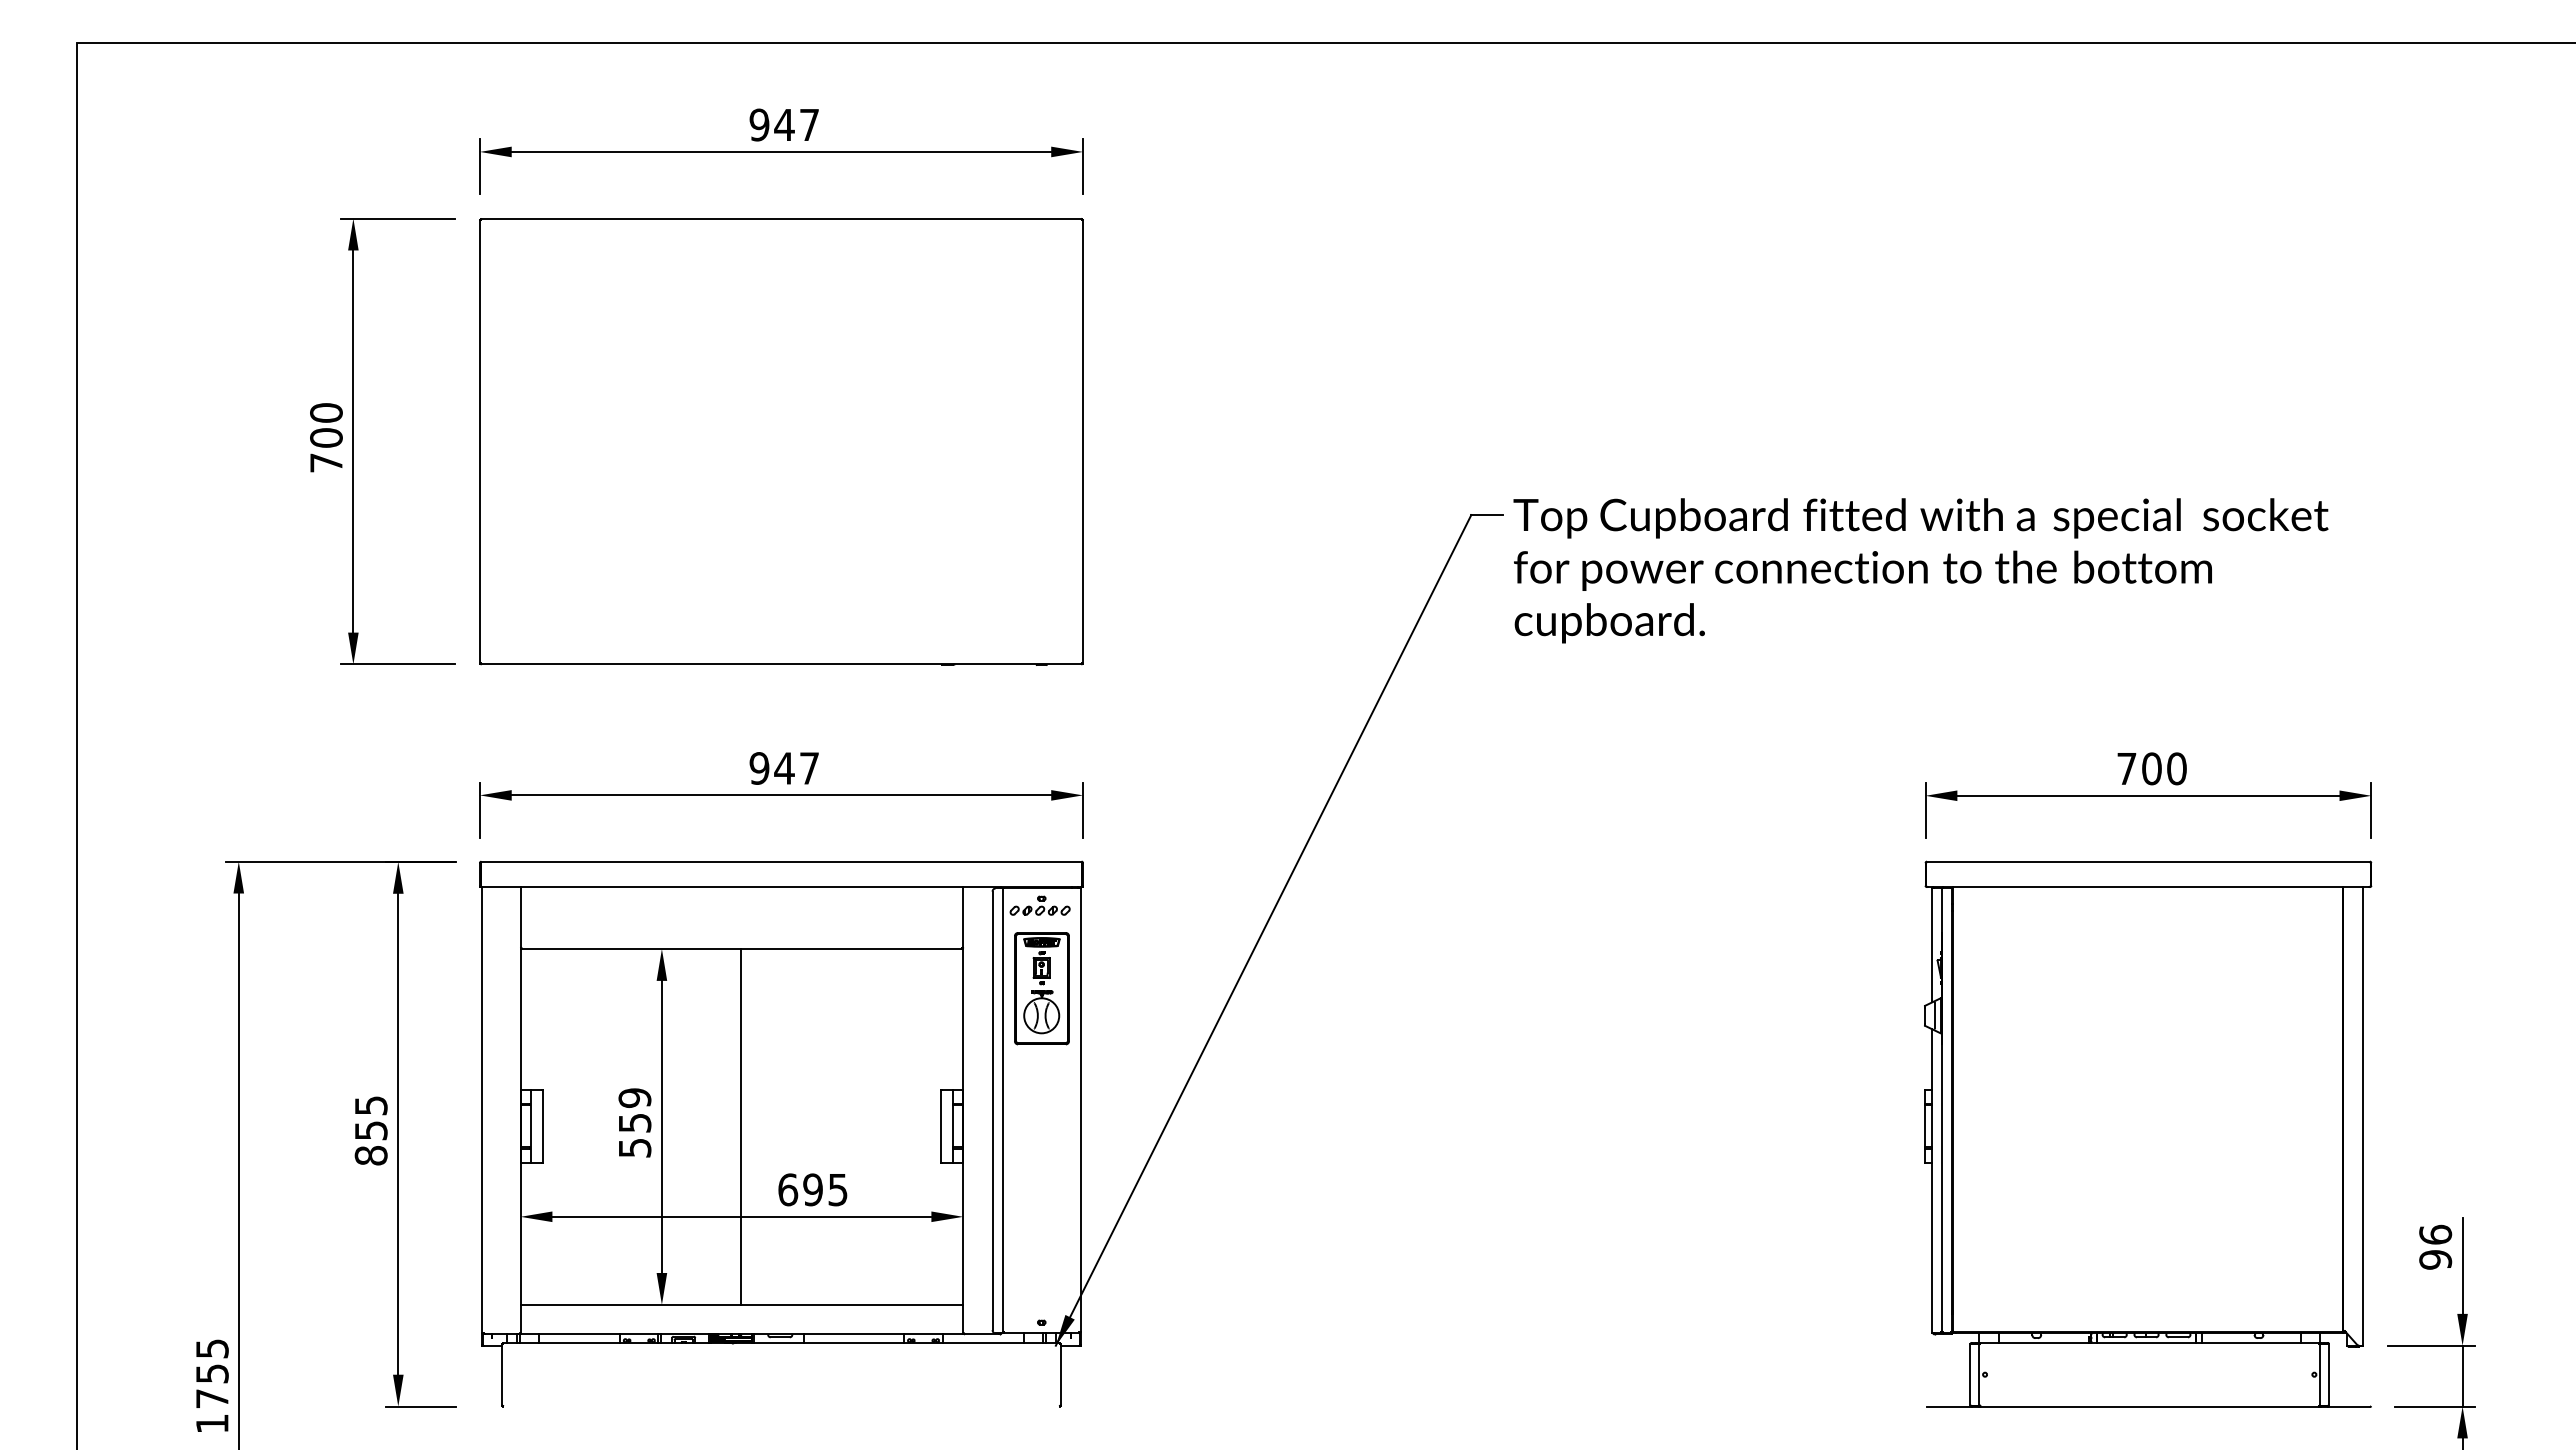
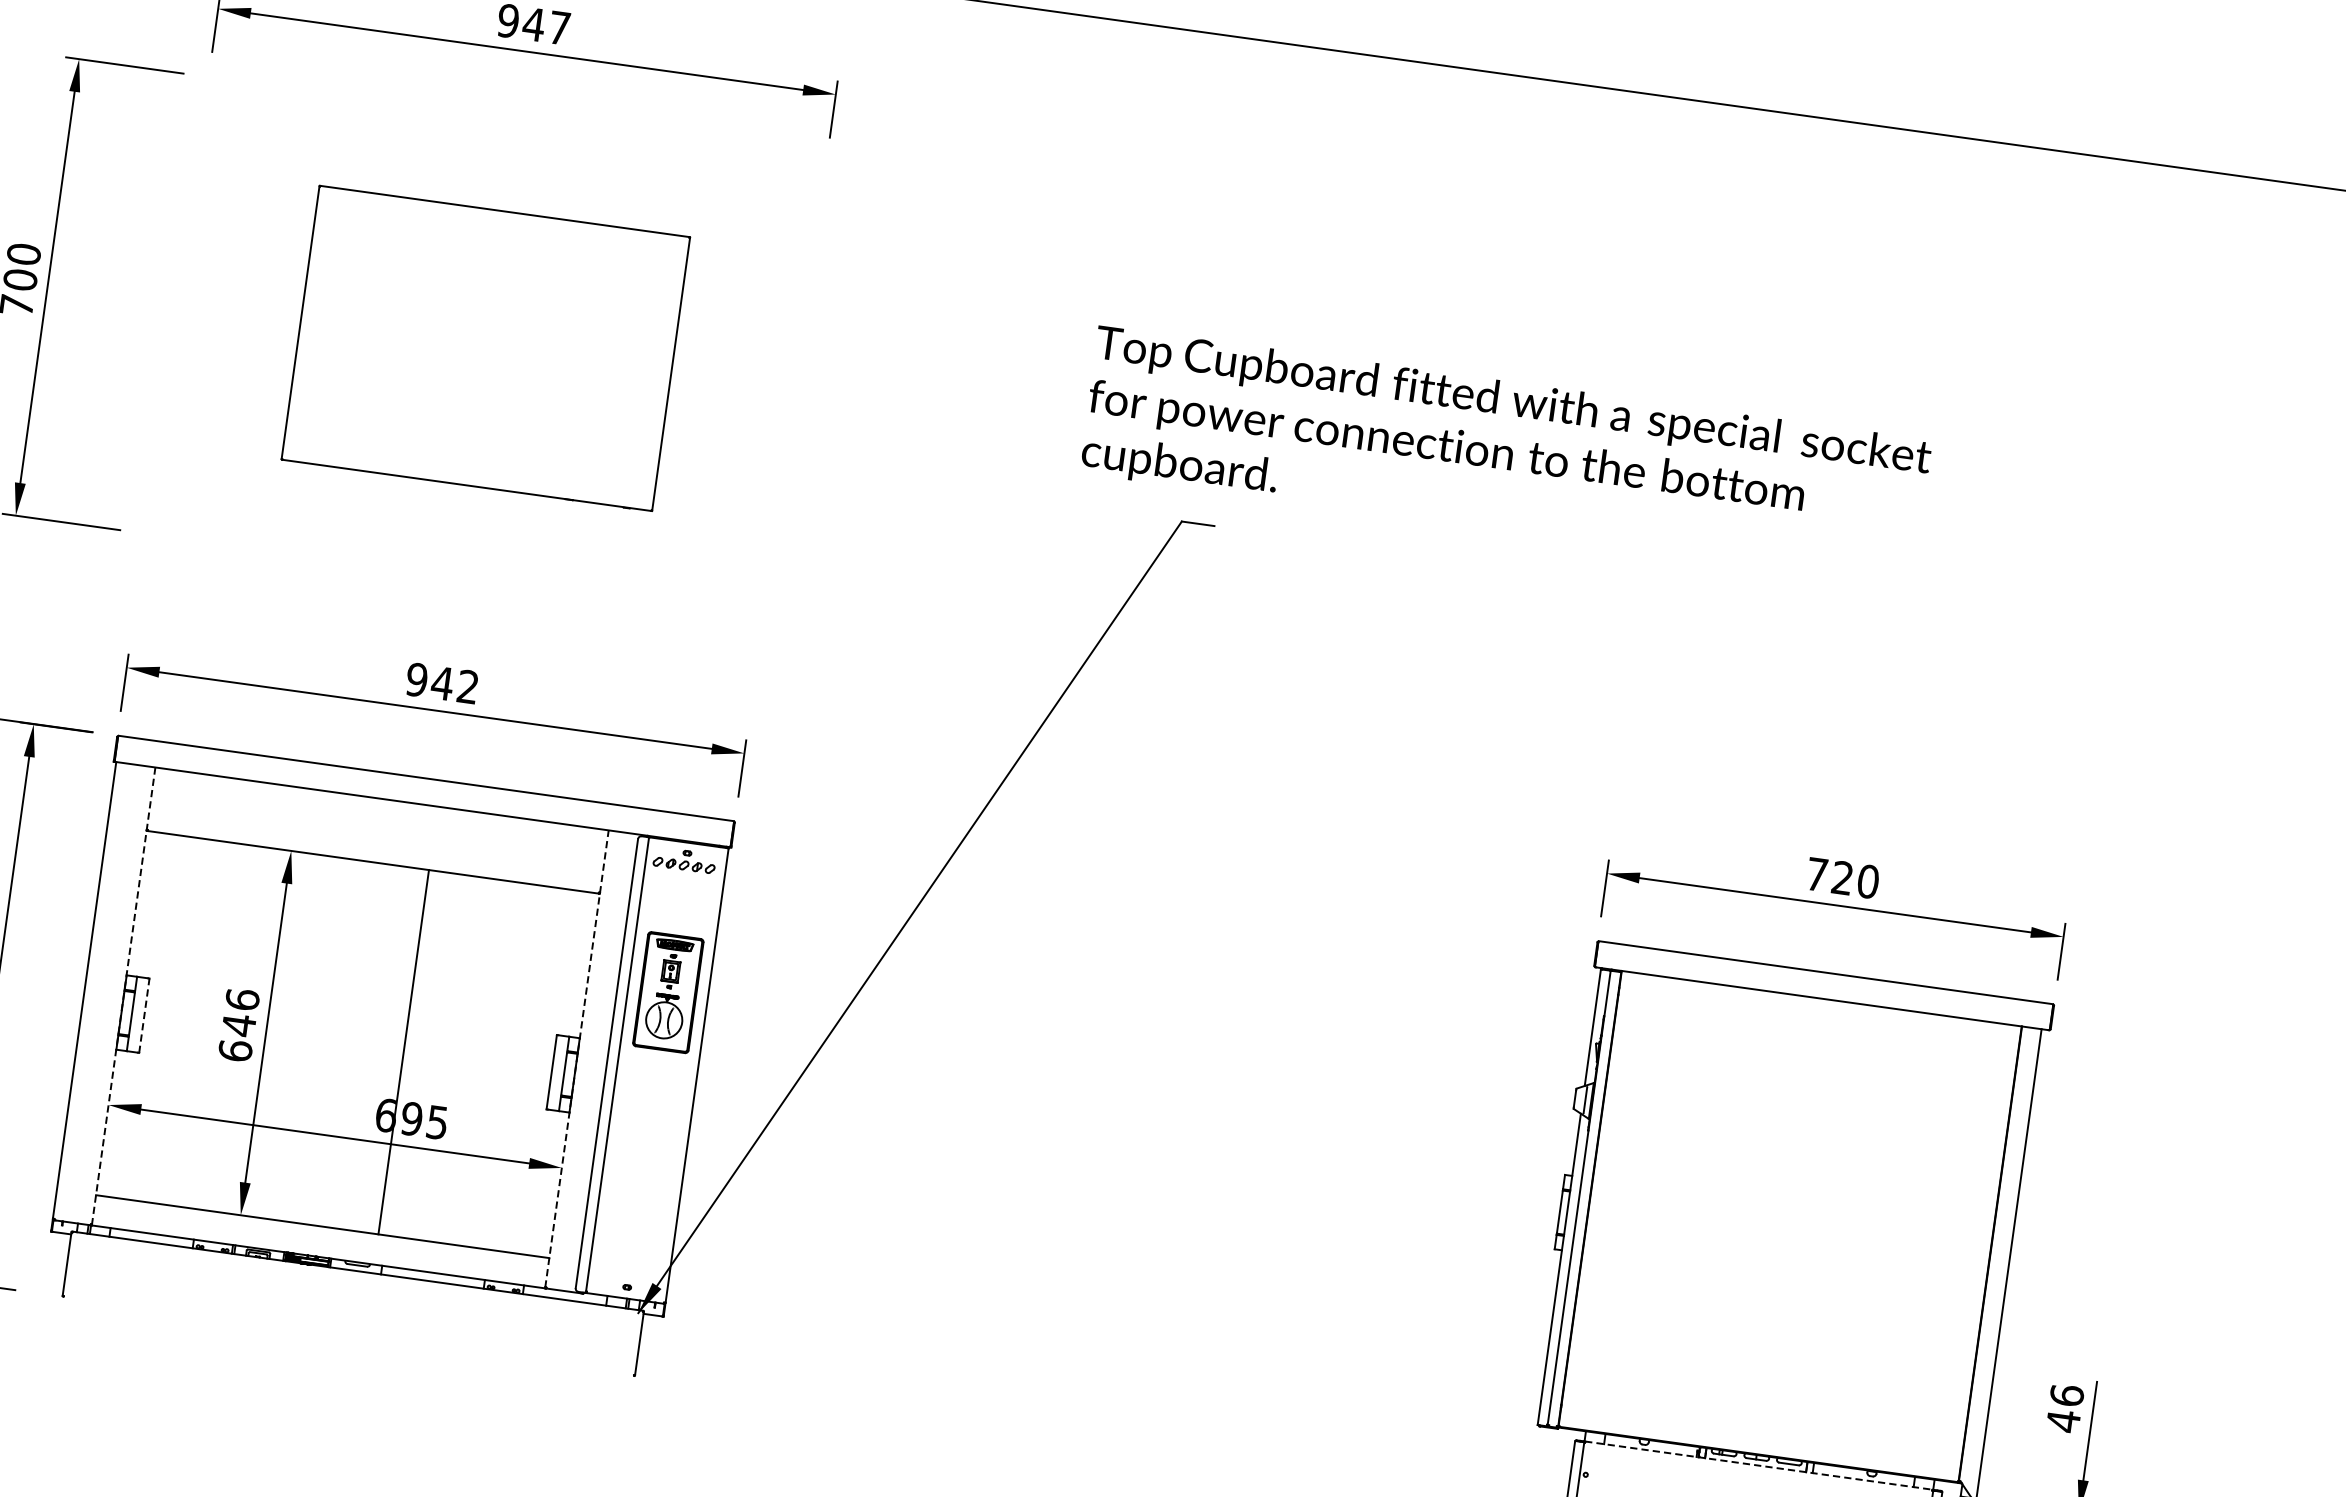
part: (781, 441) -> (485, 348), size x0.6
text: (1920, 570) -> (1505, 456), moved
text: (809, 768) -> (468, 687), 947 -> 942
text: (2151, 768) -> (1842, 877), 700 -> 720
part: (1041, 988) -> (667, 992), moved
line: (963, 1109) -> (577, 1058), solid -> dashed
line: (520, 1110) -> (123, 996), solid -> dashed
text: (634, 1122) -> (238, 1024), 559 -> 646
line: (543, 1125) -> (145, 1014), solid -> dashed
line: (741, 1126) -> (403, 1051), moved
text: (2435, 1259) -> (2063, 1420), 96 -> 46
line: (2149, 1342) -> (1758, 1465), solid -> dashed

